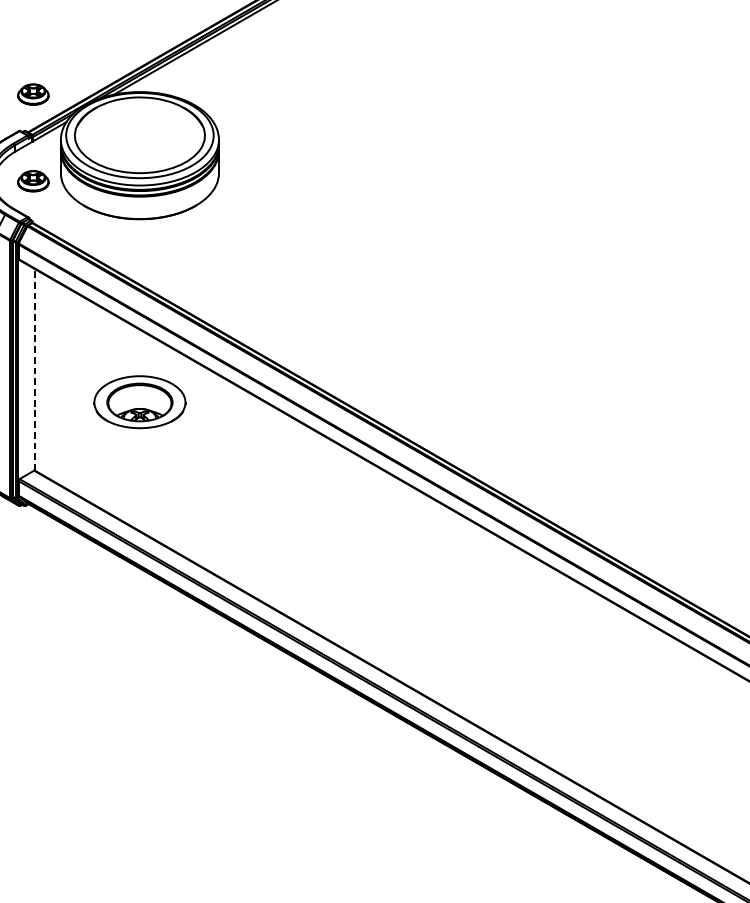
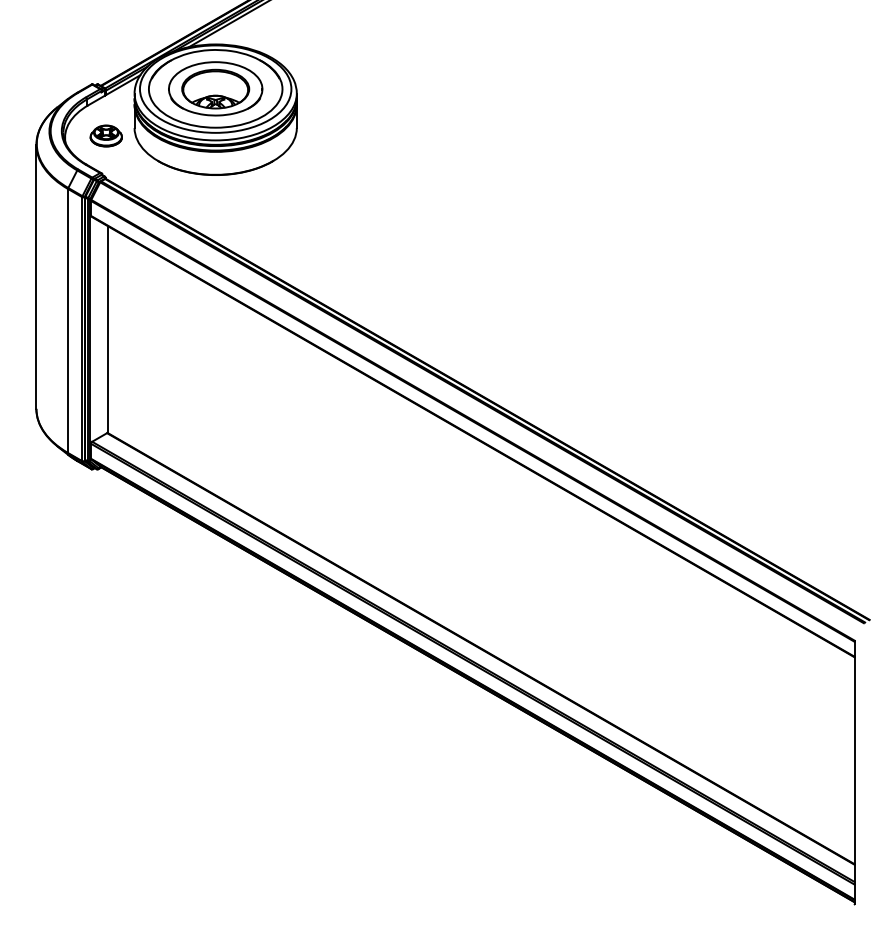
part: (32, 94) -> (105, 46), removed
line: (35, 369) -> (108, 329), dashed -> solid
part: (139, 401) -> (215, 88), moved

